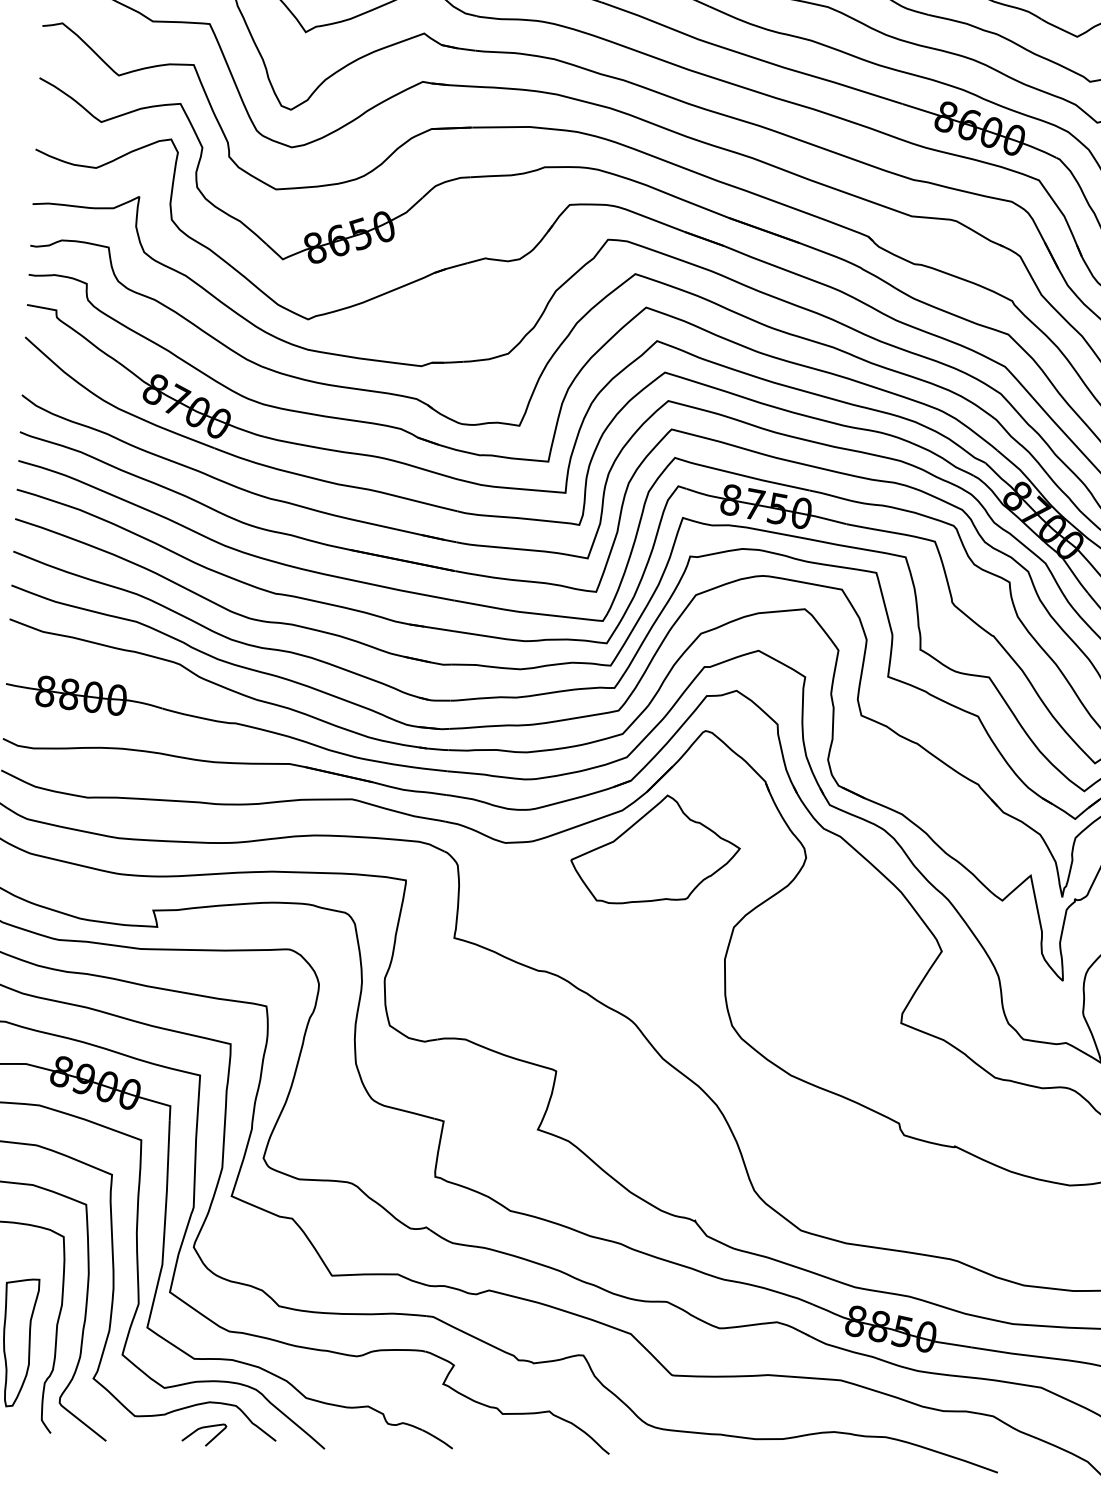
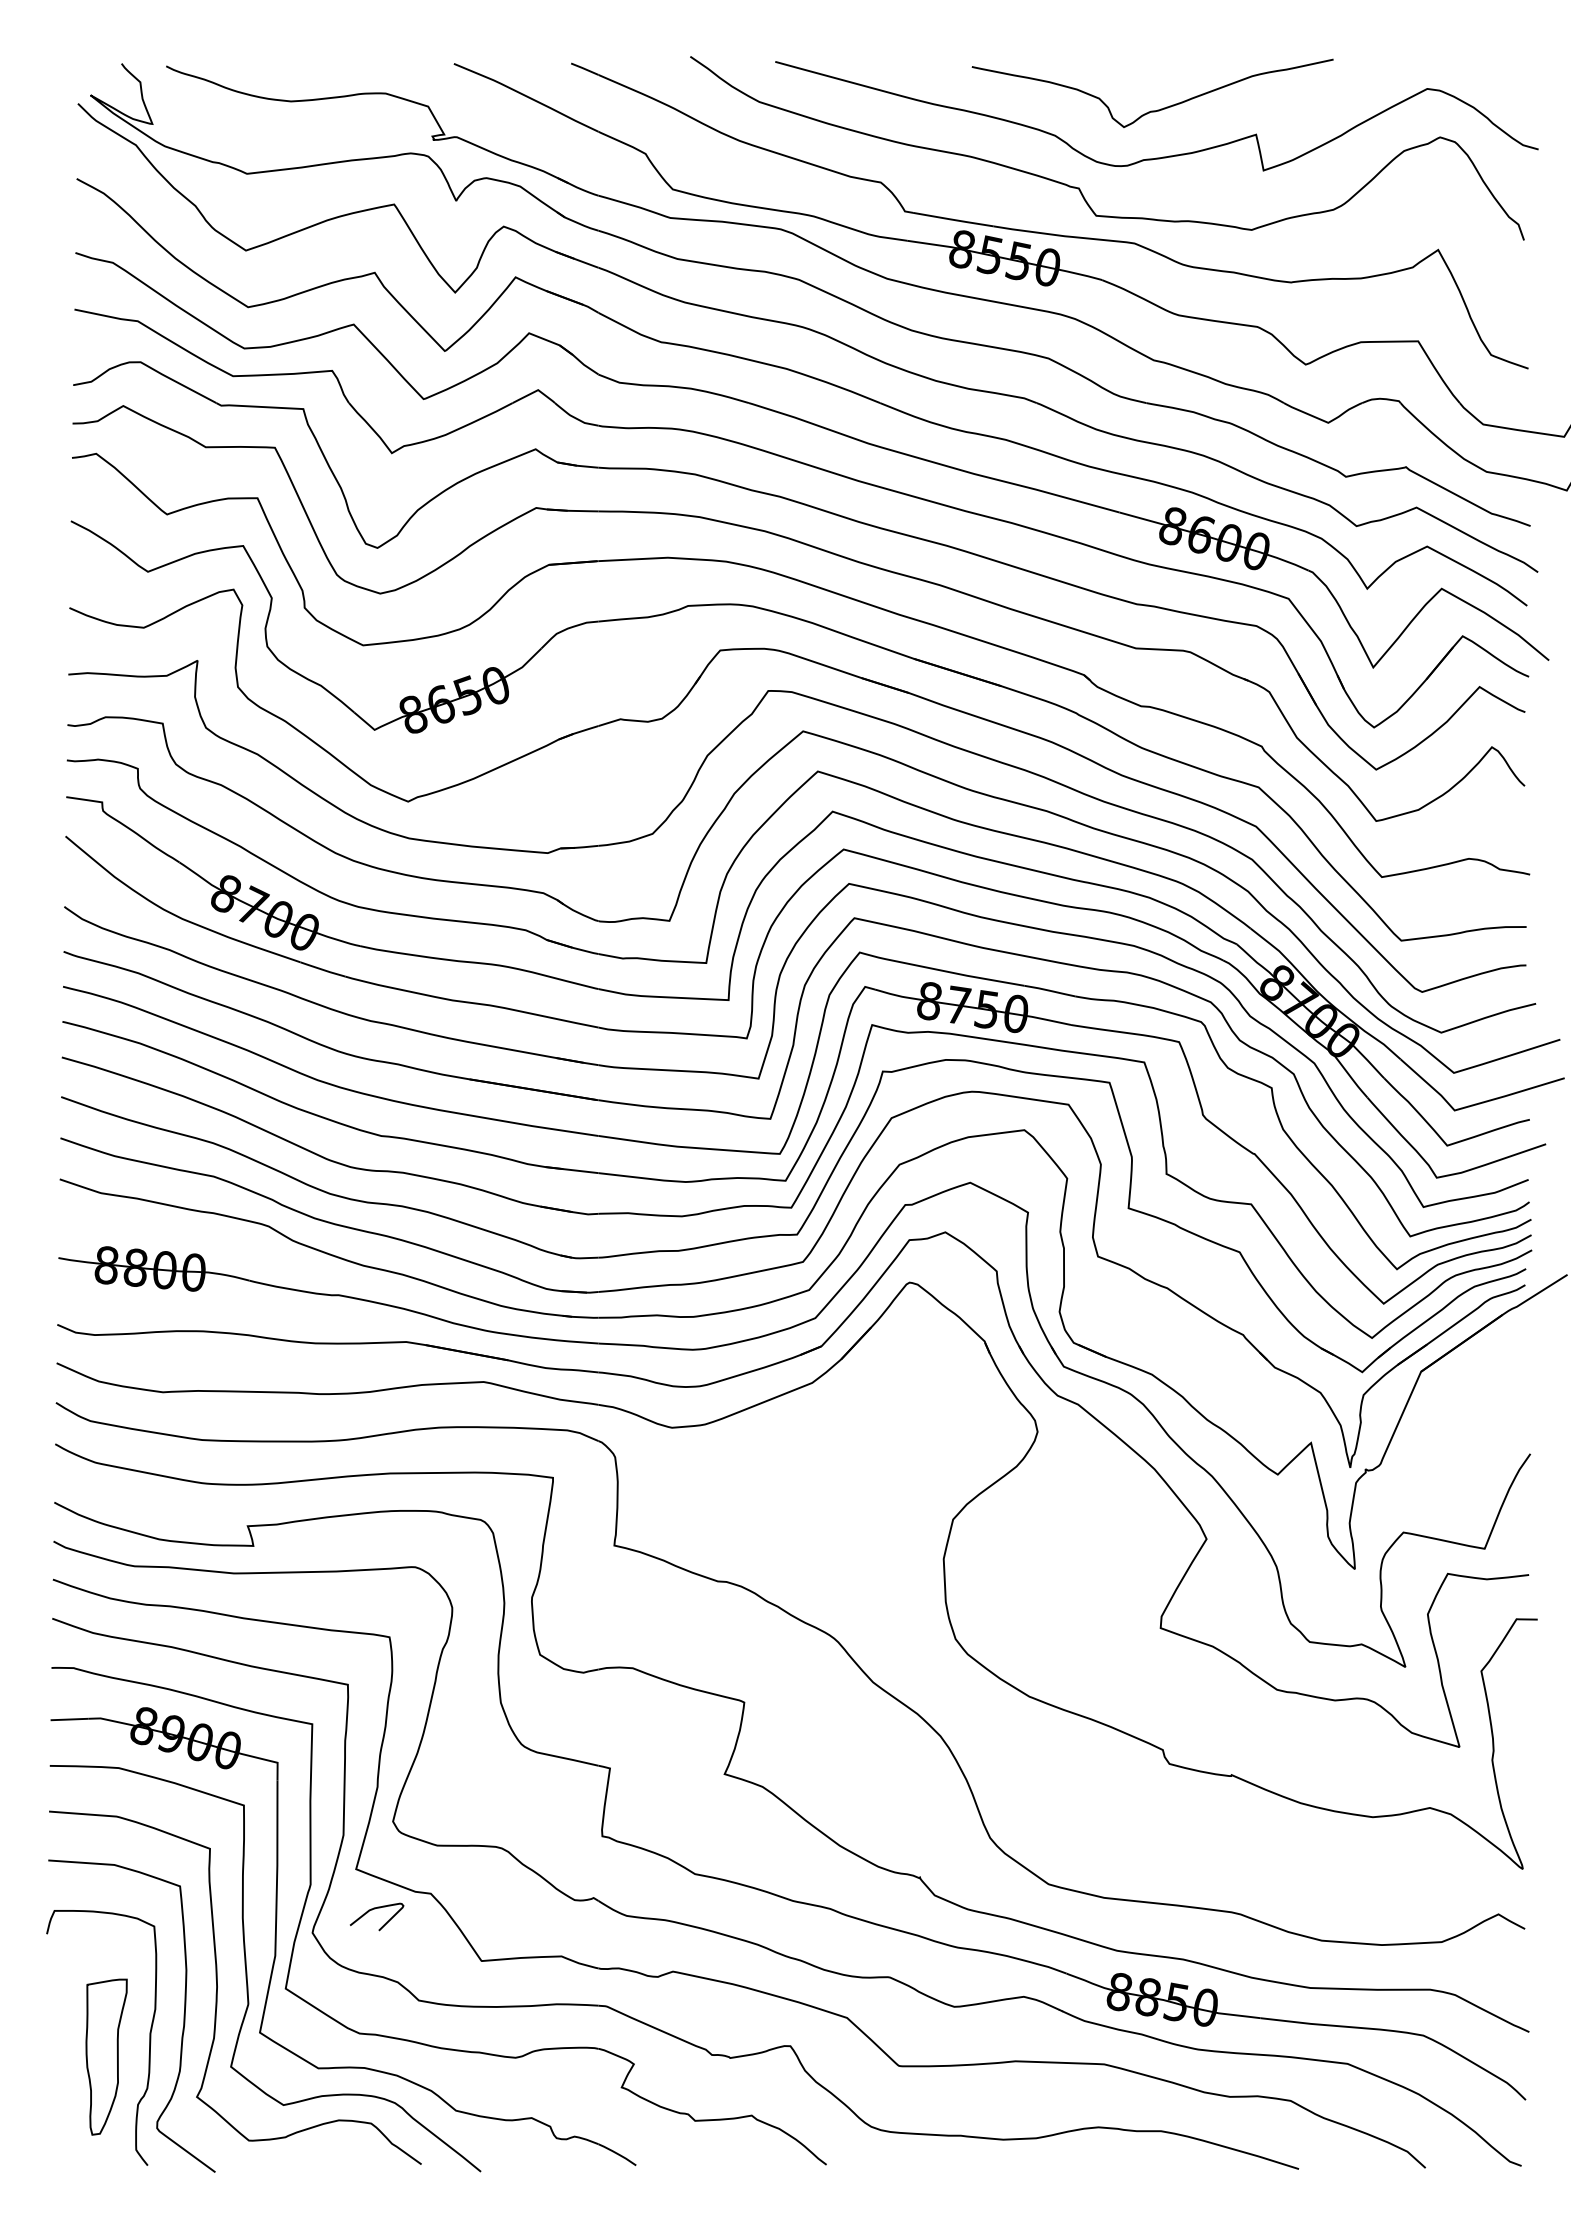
part: (655, 849) -> (854, 1428), removed
curve: (203, 1428) -> (375, 1909), moved

